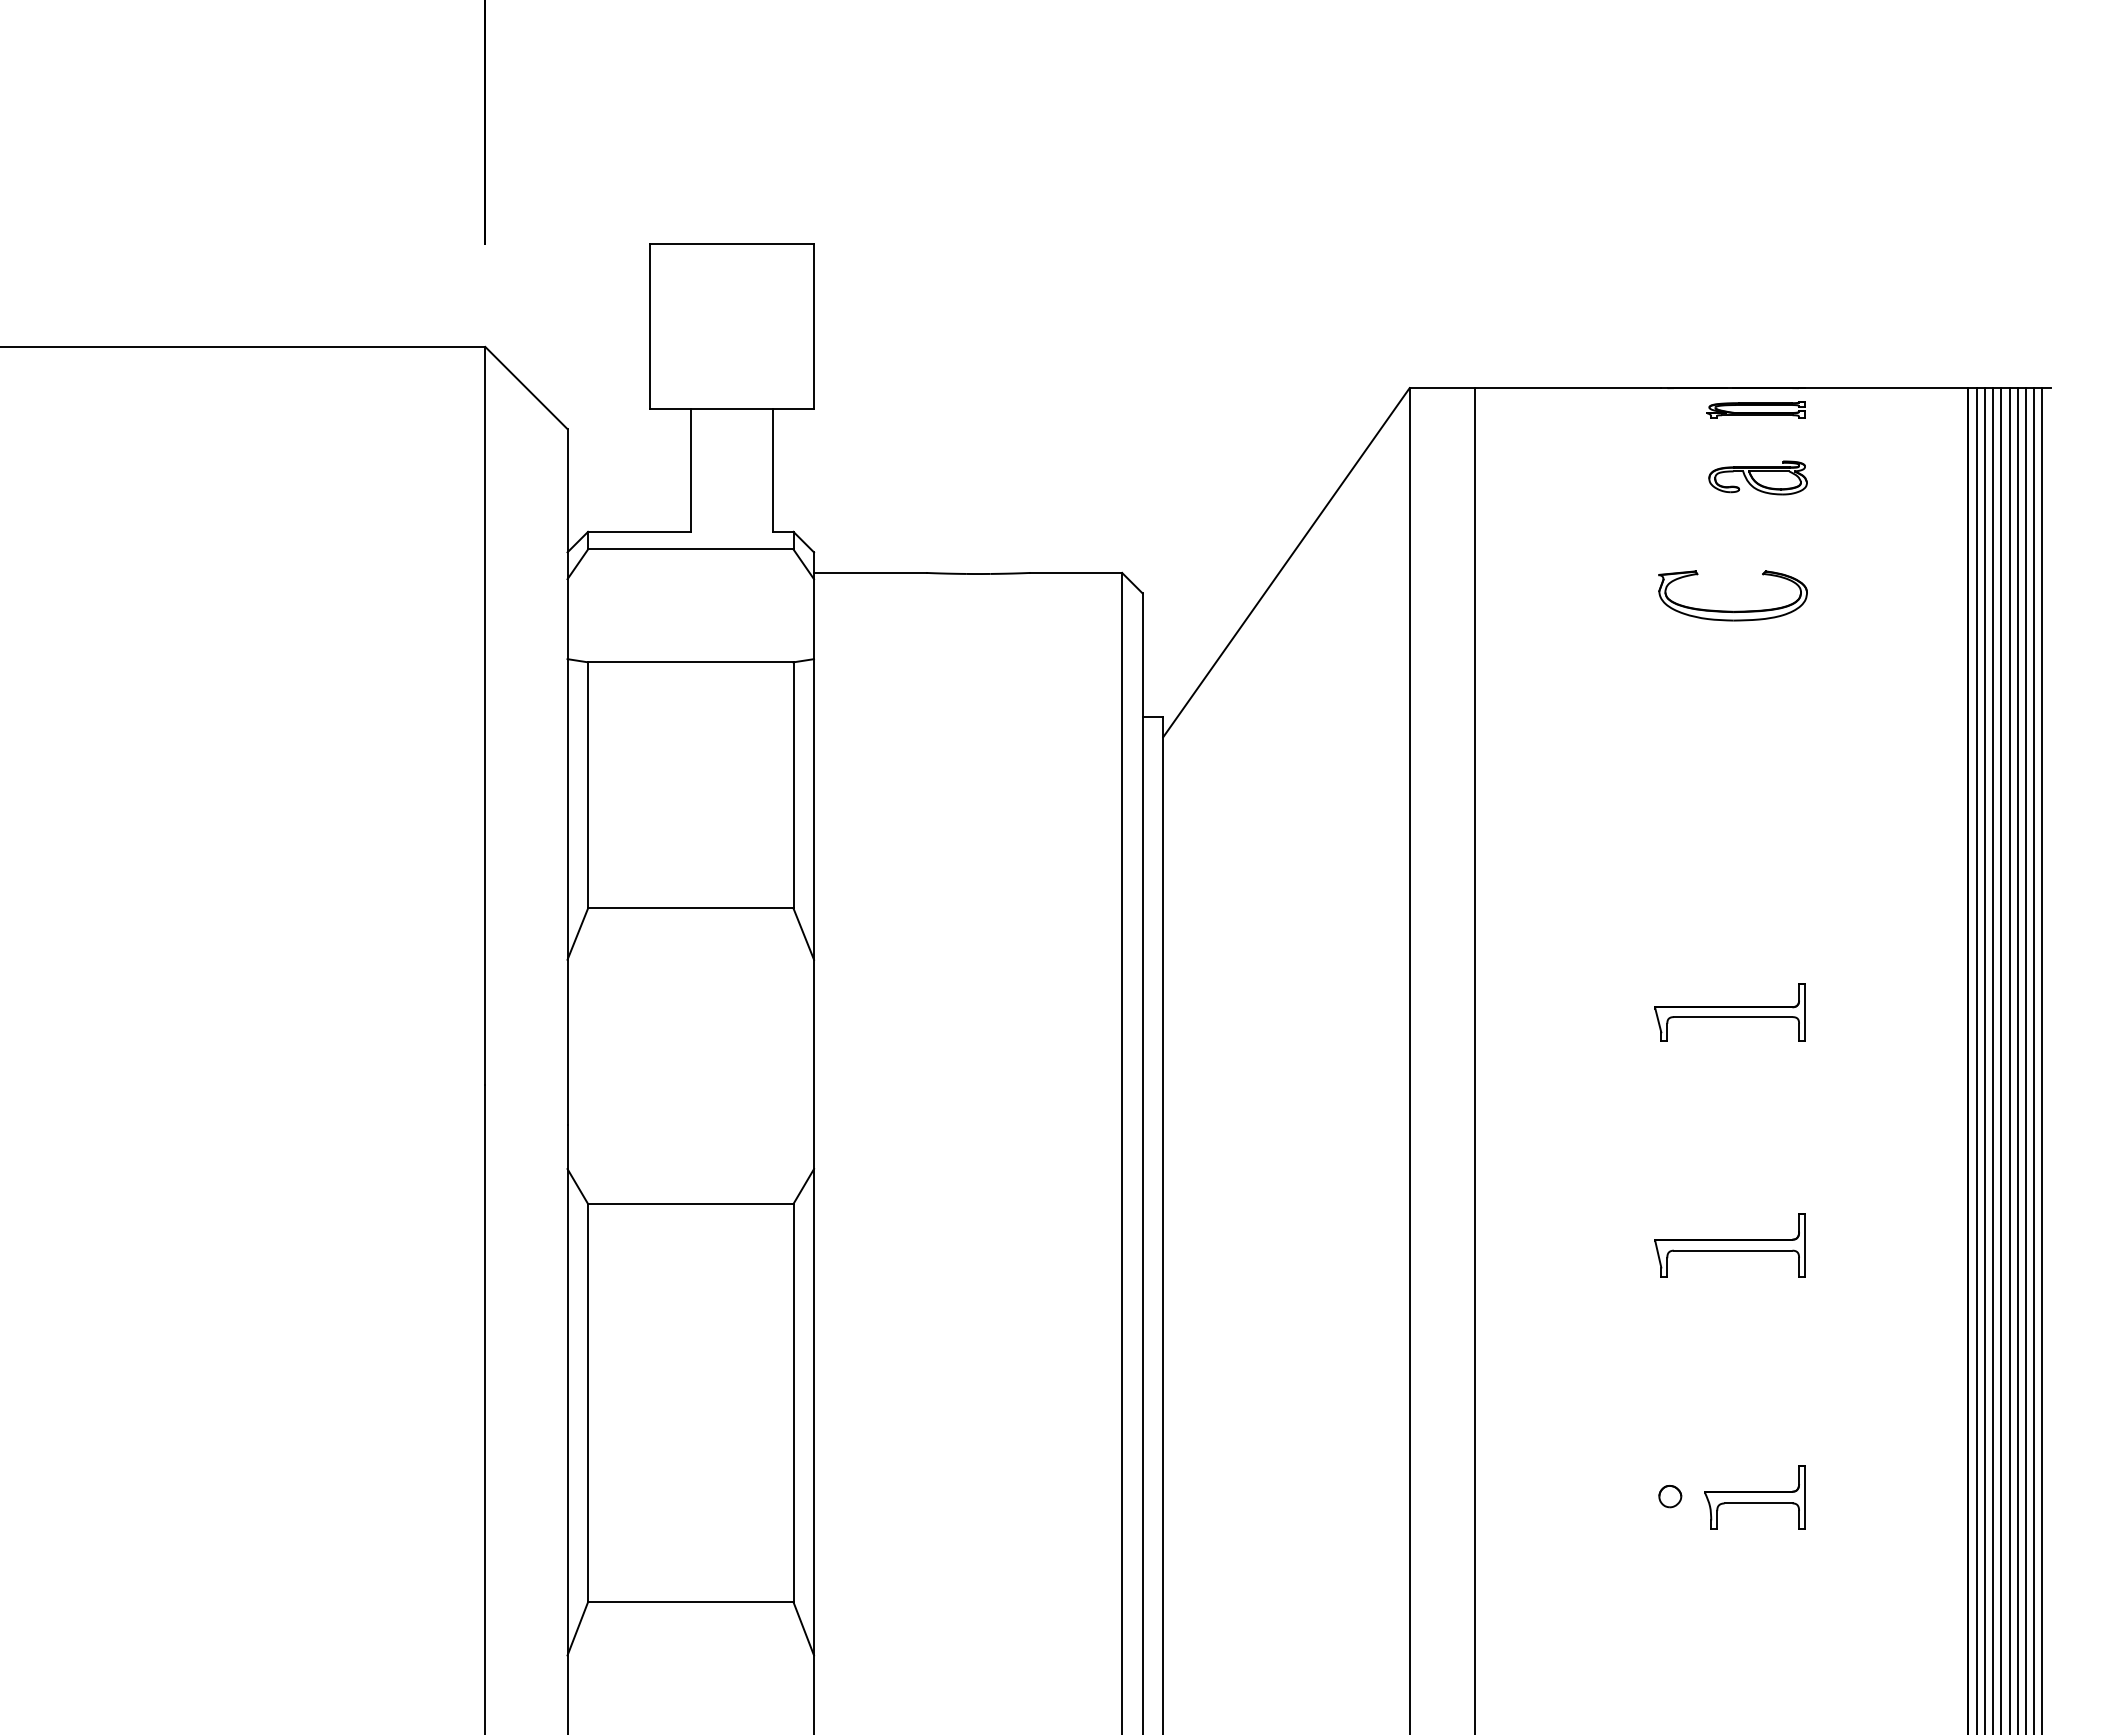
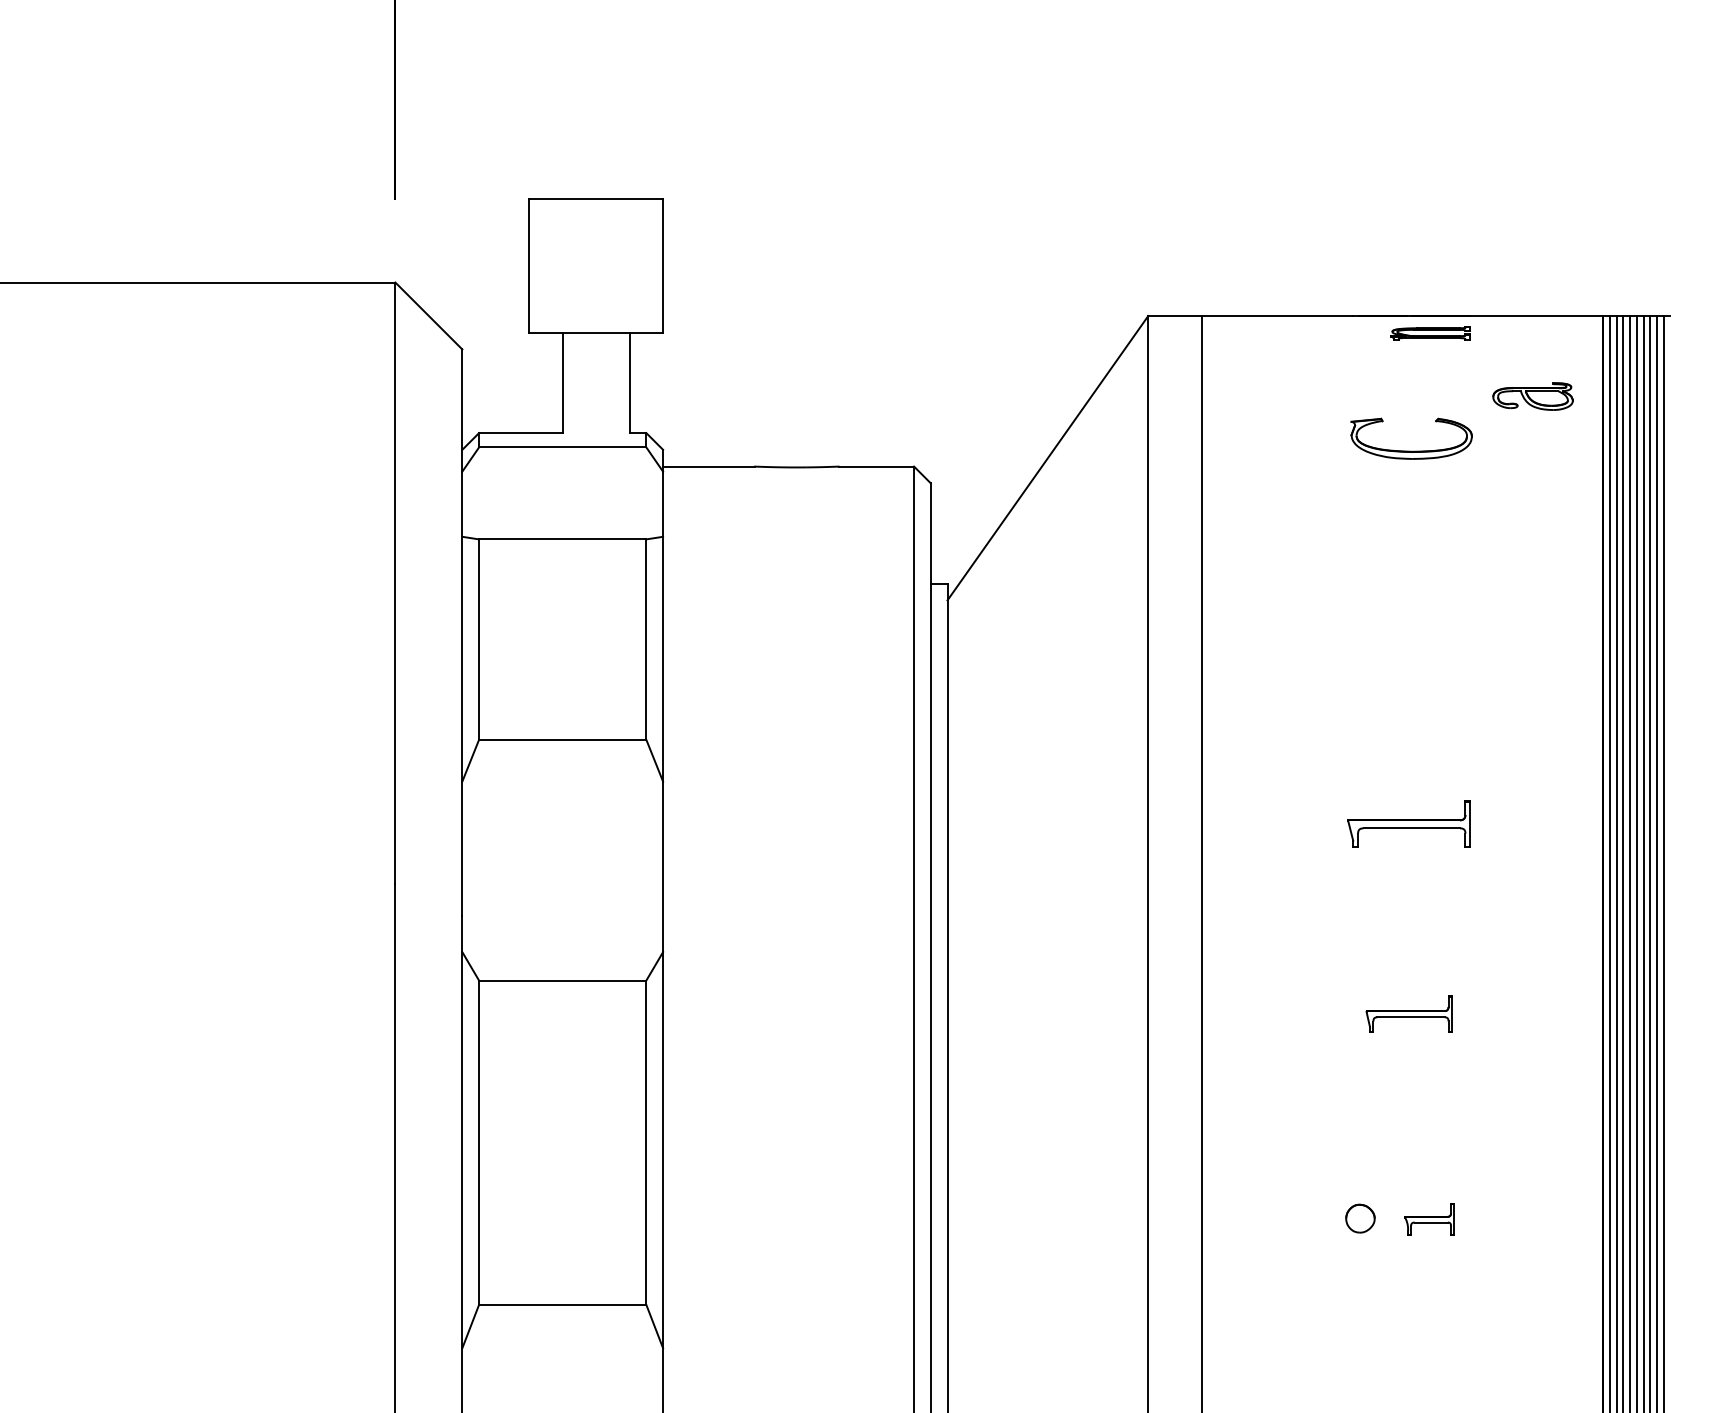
part: (1757, 477) -> (1532, 396), moved
part: (1732, 610) -> (1411, 450), moved
part: (1729, 1245) -> (1408, 1014), size x0.7
part: (1670, 1496) -> (1360, 1218), size x1.6
part: (1754, 1497) -> (1429, 1219), size x0.6

